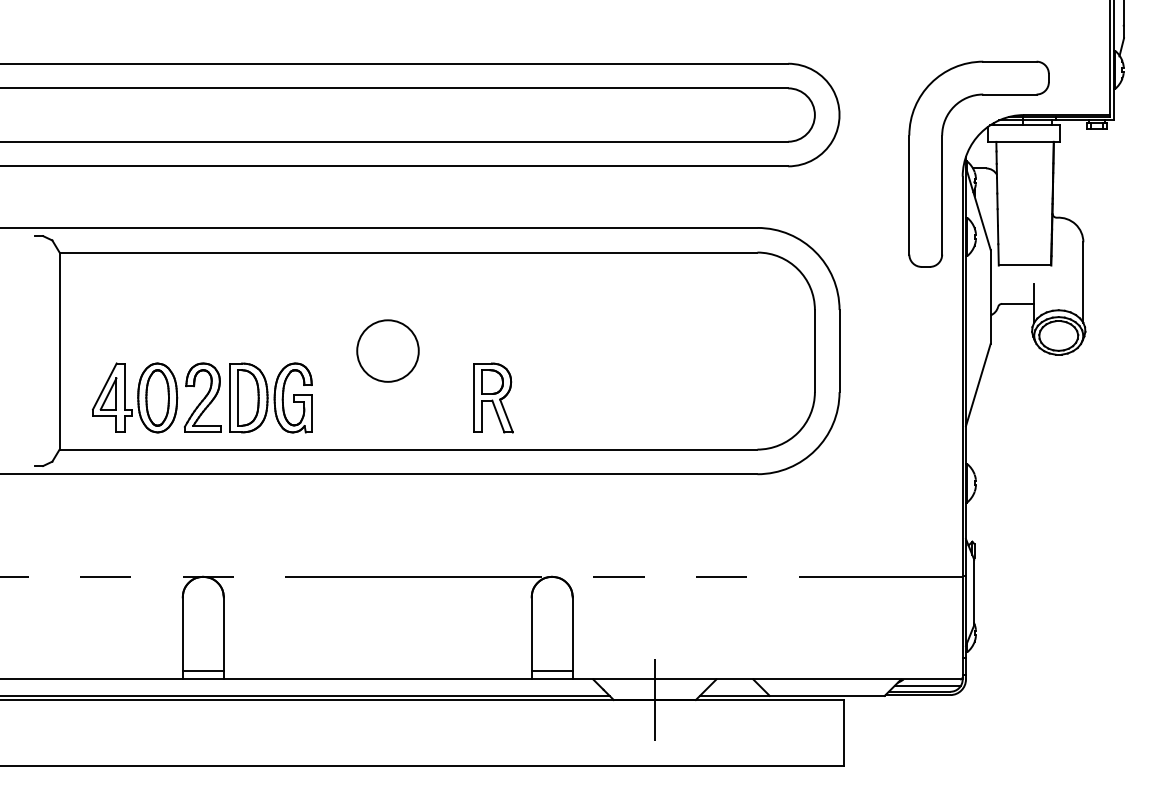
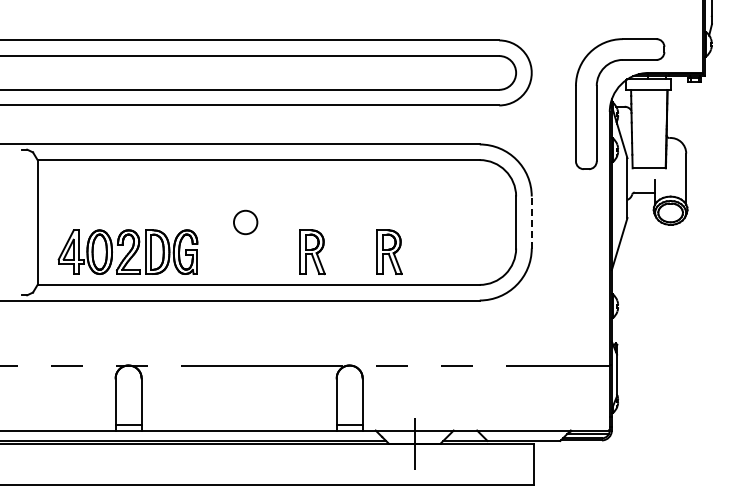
circle: (387, 351) -> (245, 222), size x0.6
line: (839, 351) -> (531, 222), solid -> dashed
part: (615, 398) -> (389, 252), added

